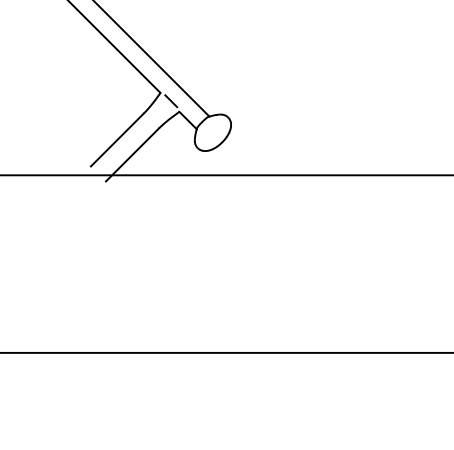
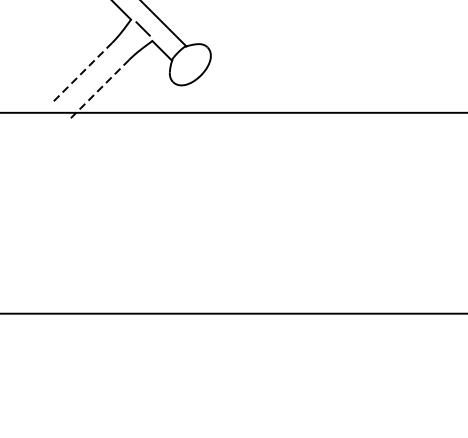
line: (117, 140) -> (82, 73), solid -> dashed
line: (132, 155) -> (99, 90), solid -> dashed

